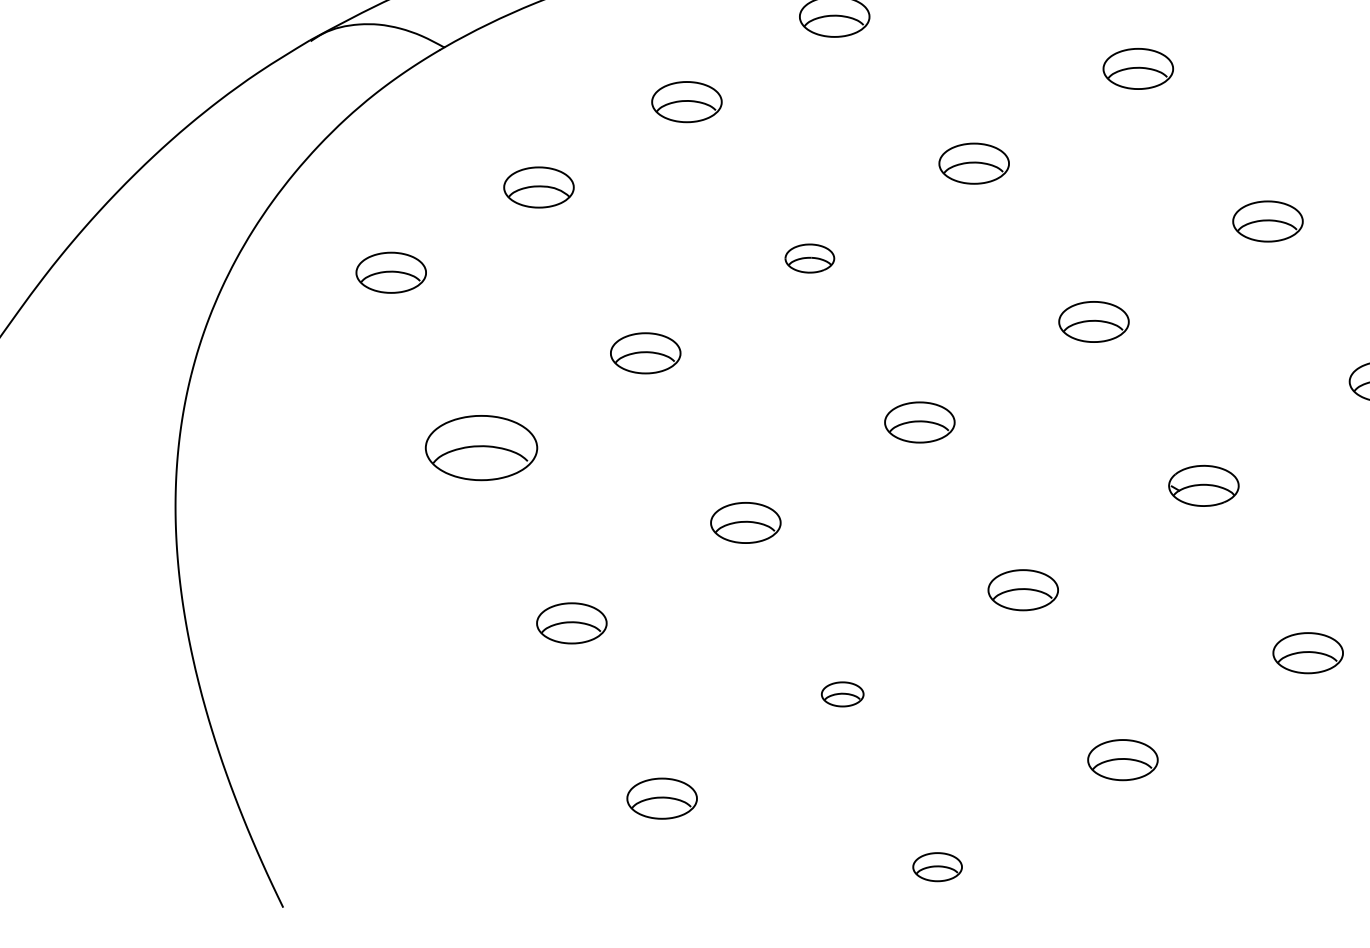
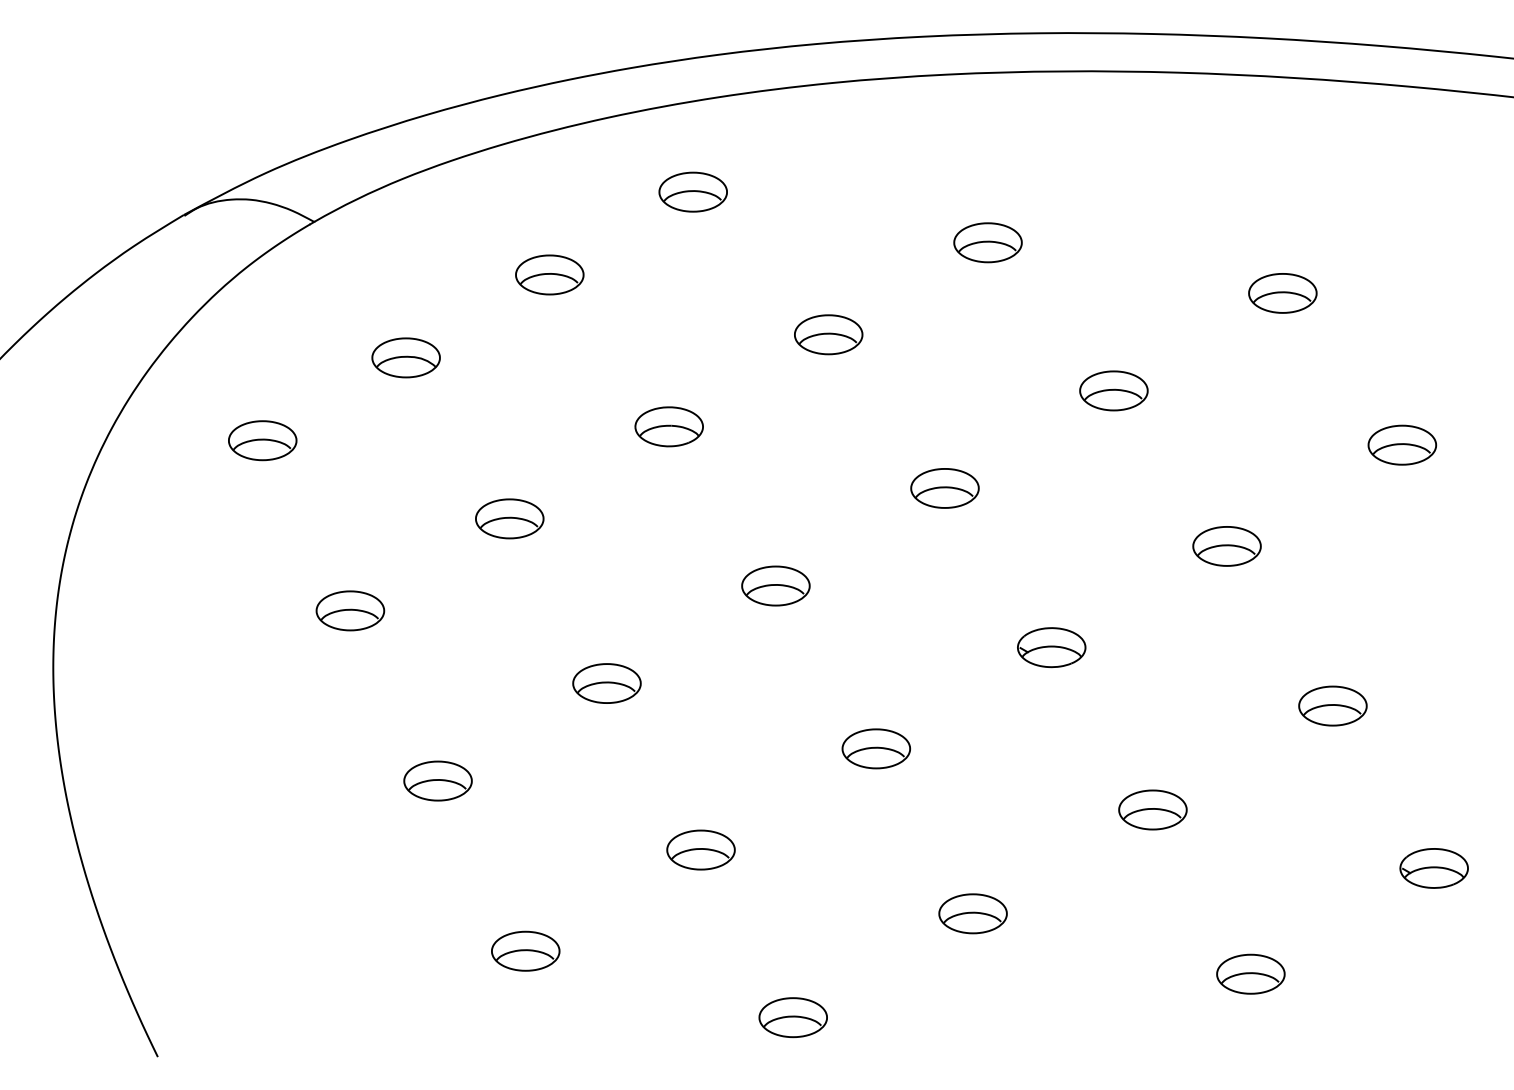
part: (809, 258) -> (668, 426), size x1.43
part: (481, 447) -> (350, 610), size x0.62
part: (842, 693) -> (700, 849), size x1.67
part: (936, 866) -> (792, 1017), size x1.43

